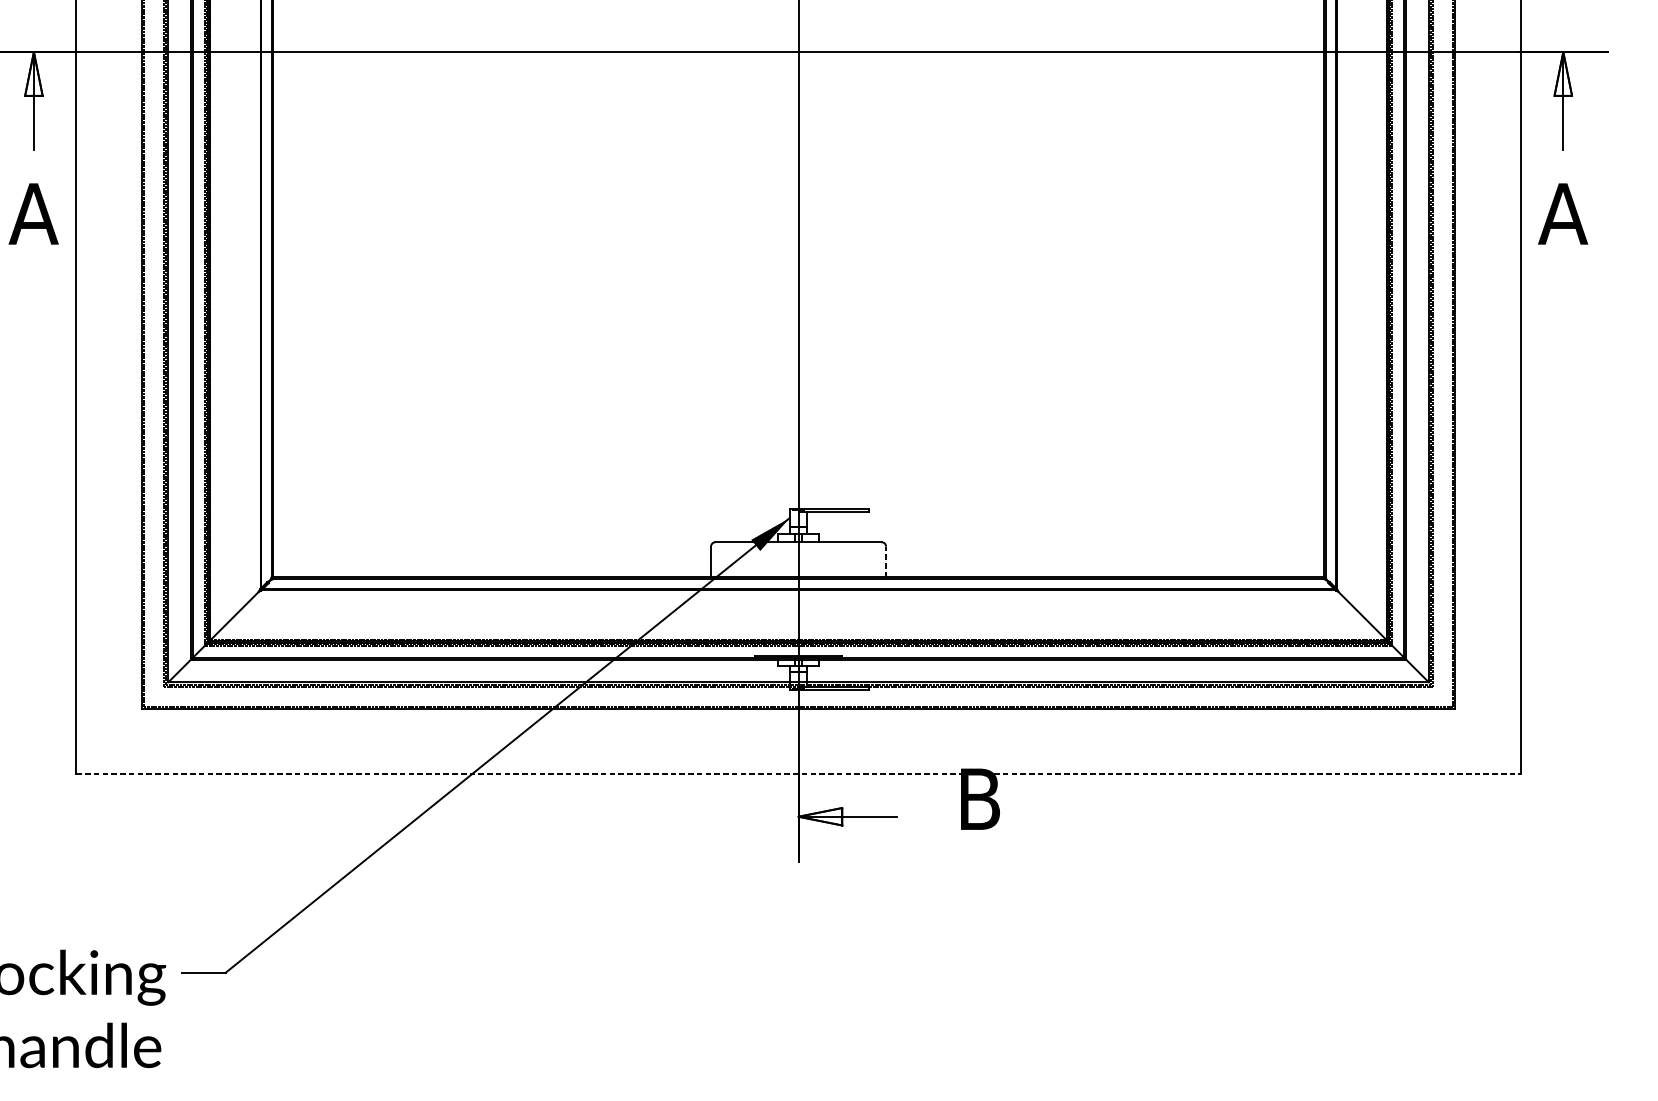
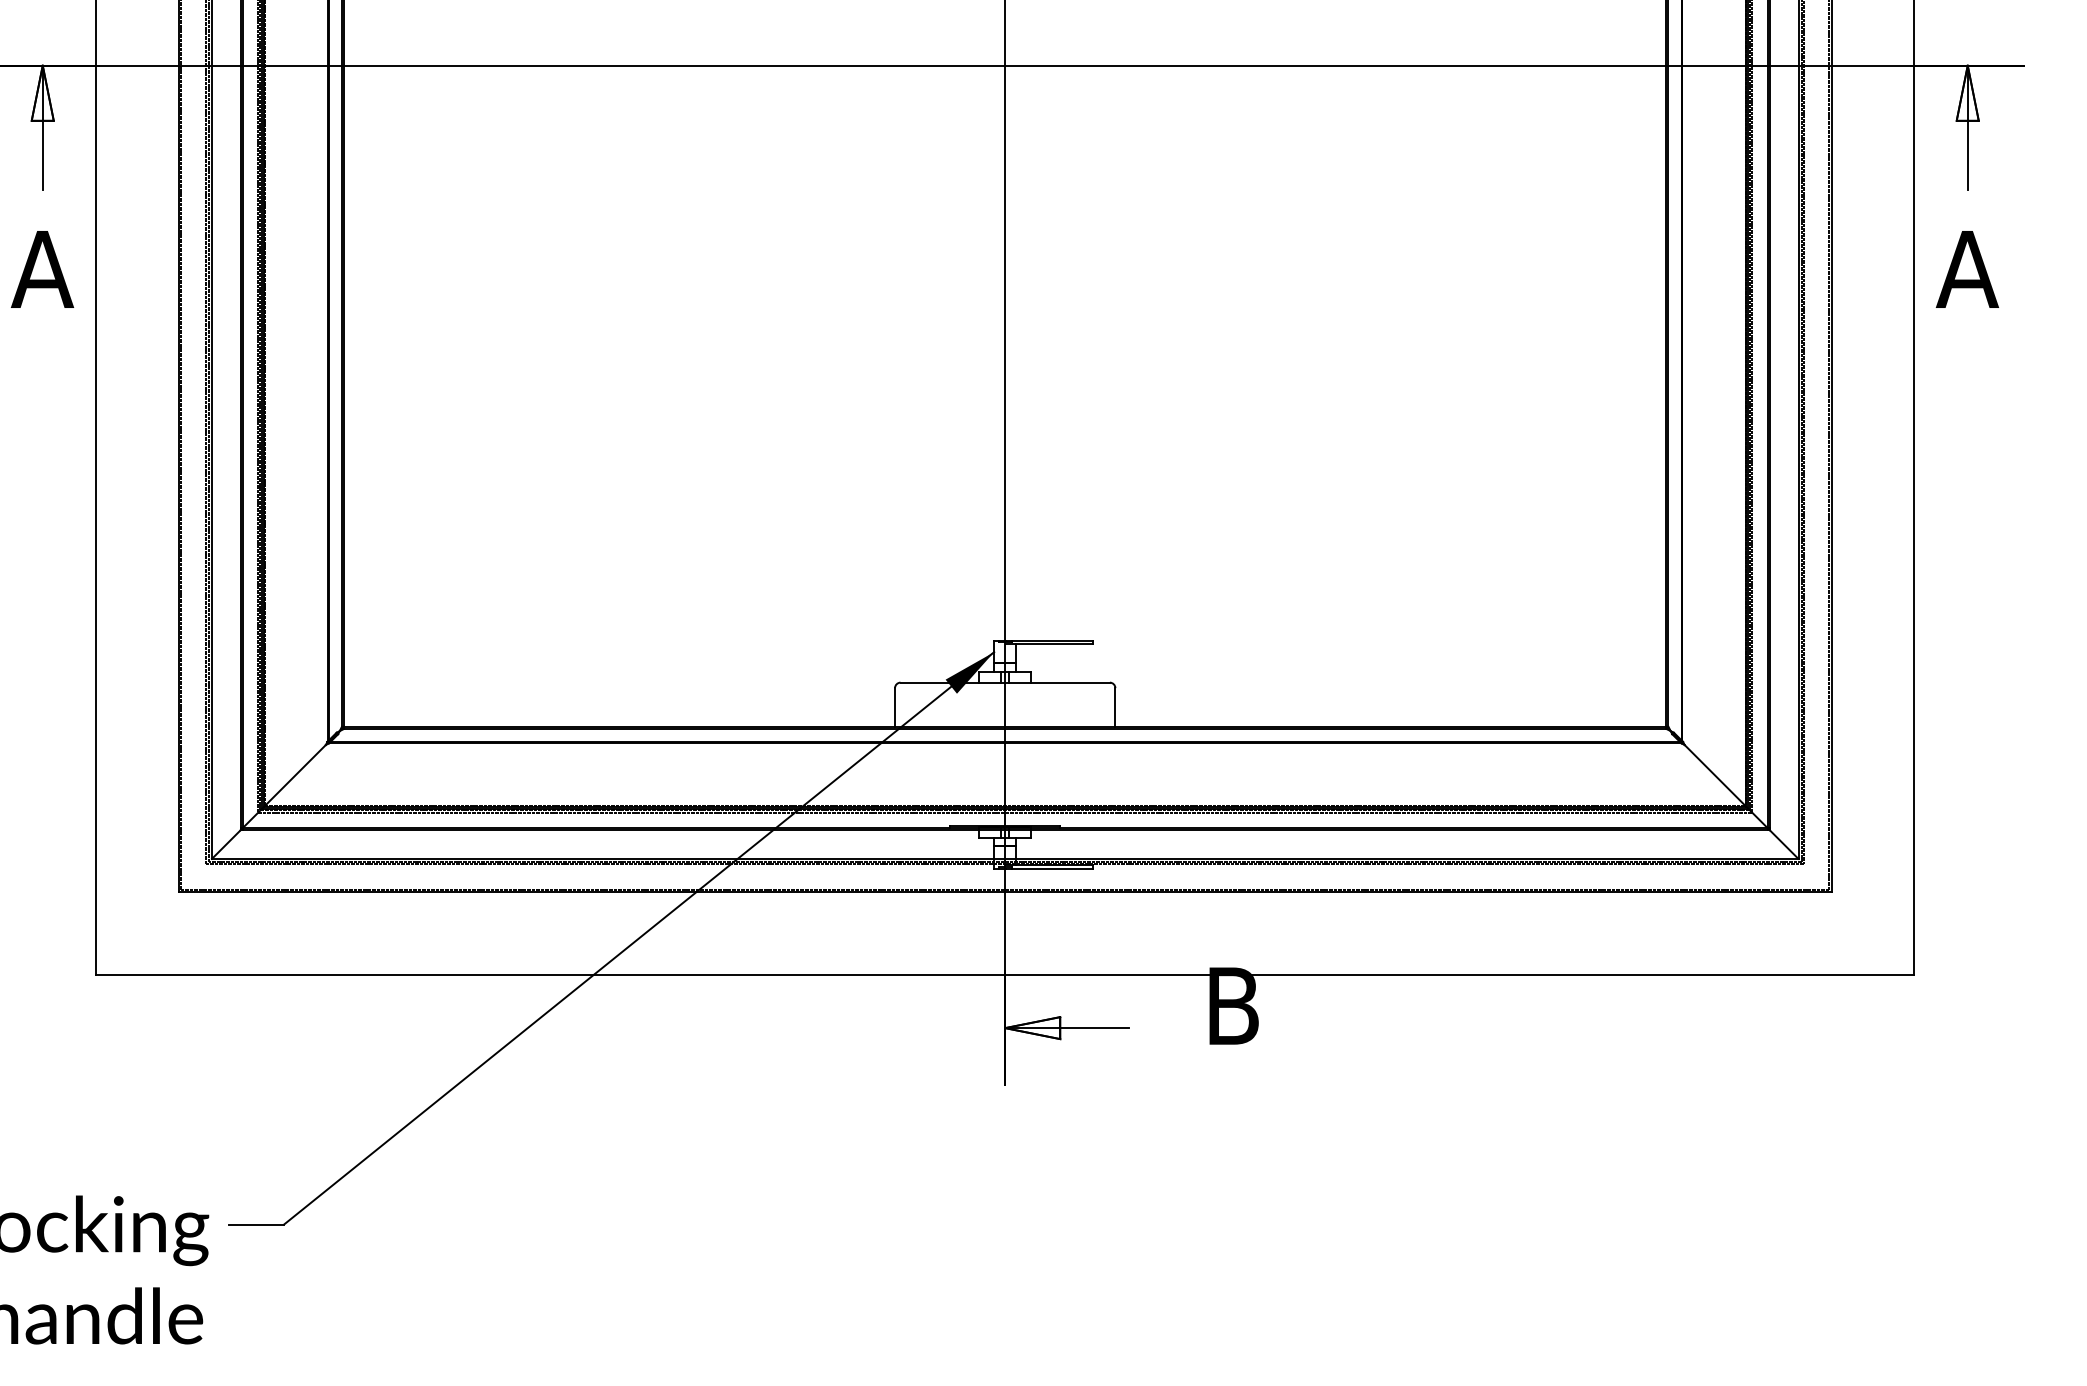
line: (886, 561) -> (1115, 706), dashed -> solid
line: (798, 774) -> (1005, 974), dashed -> solid

